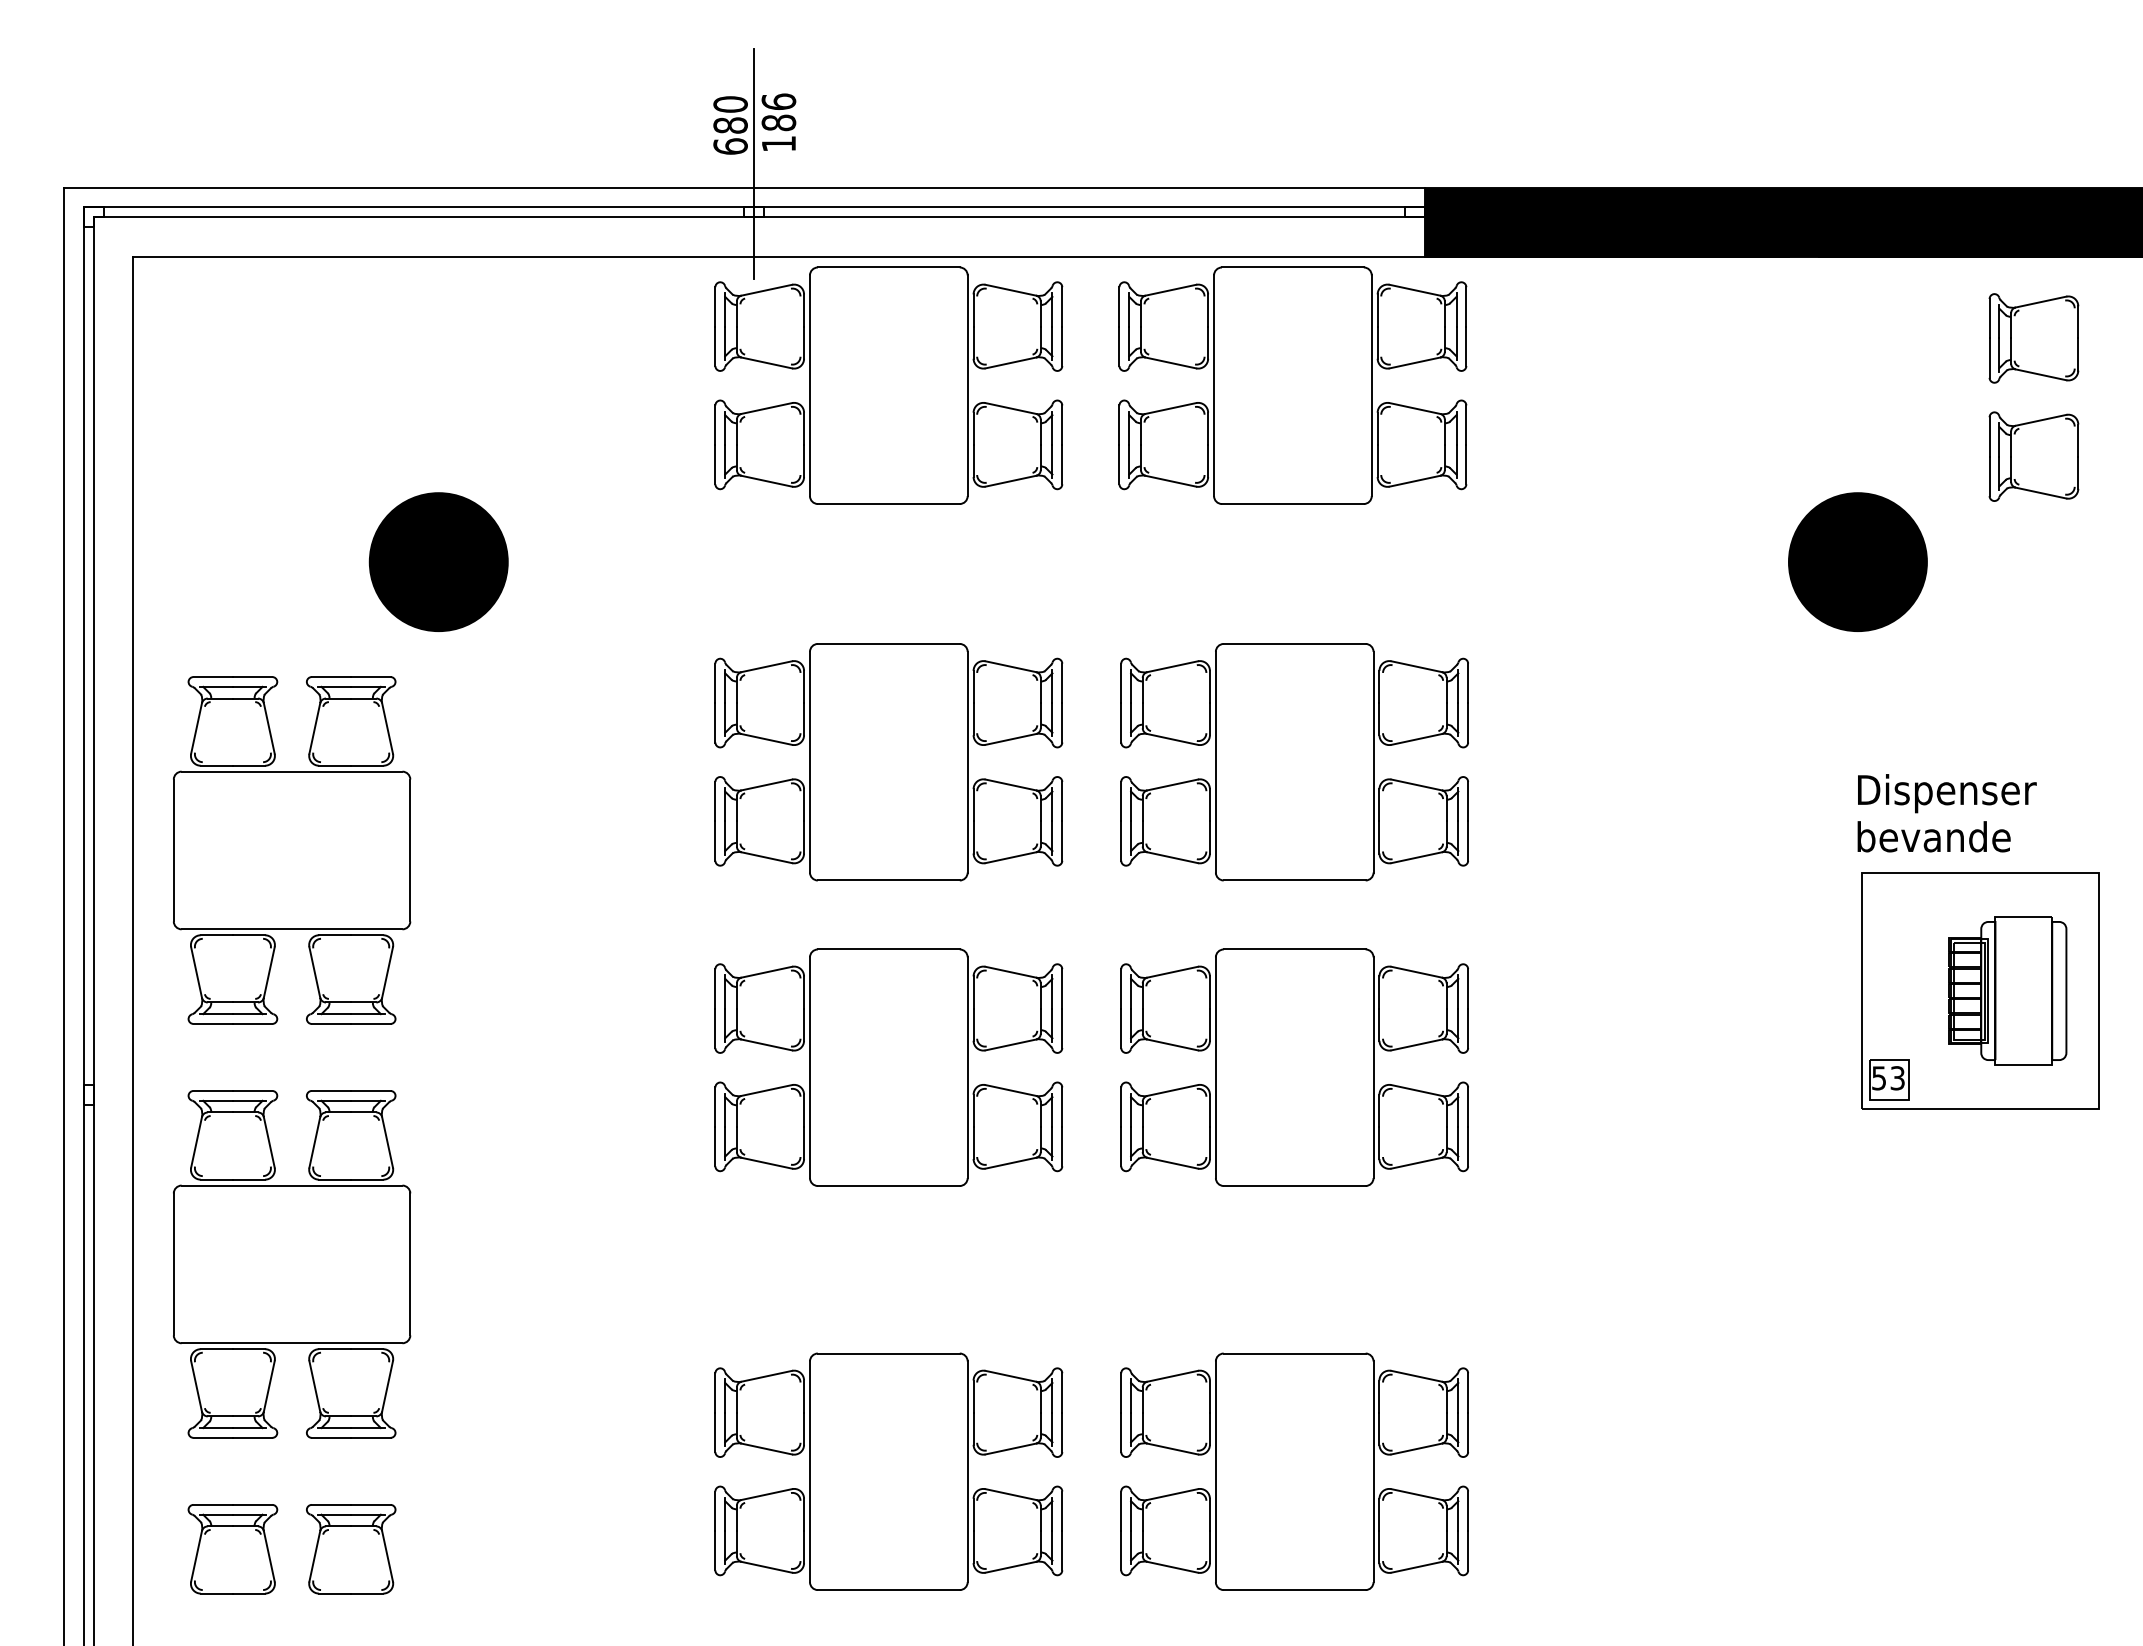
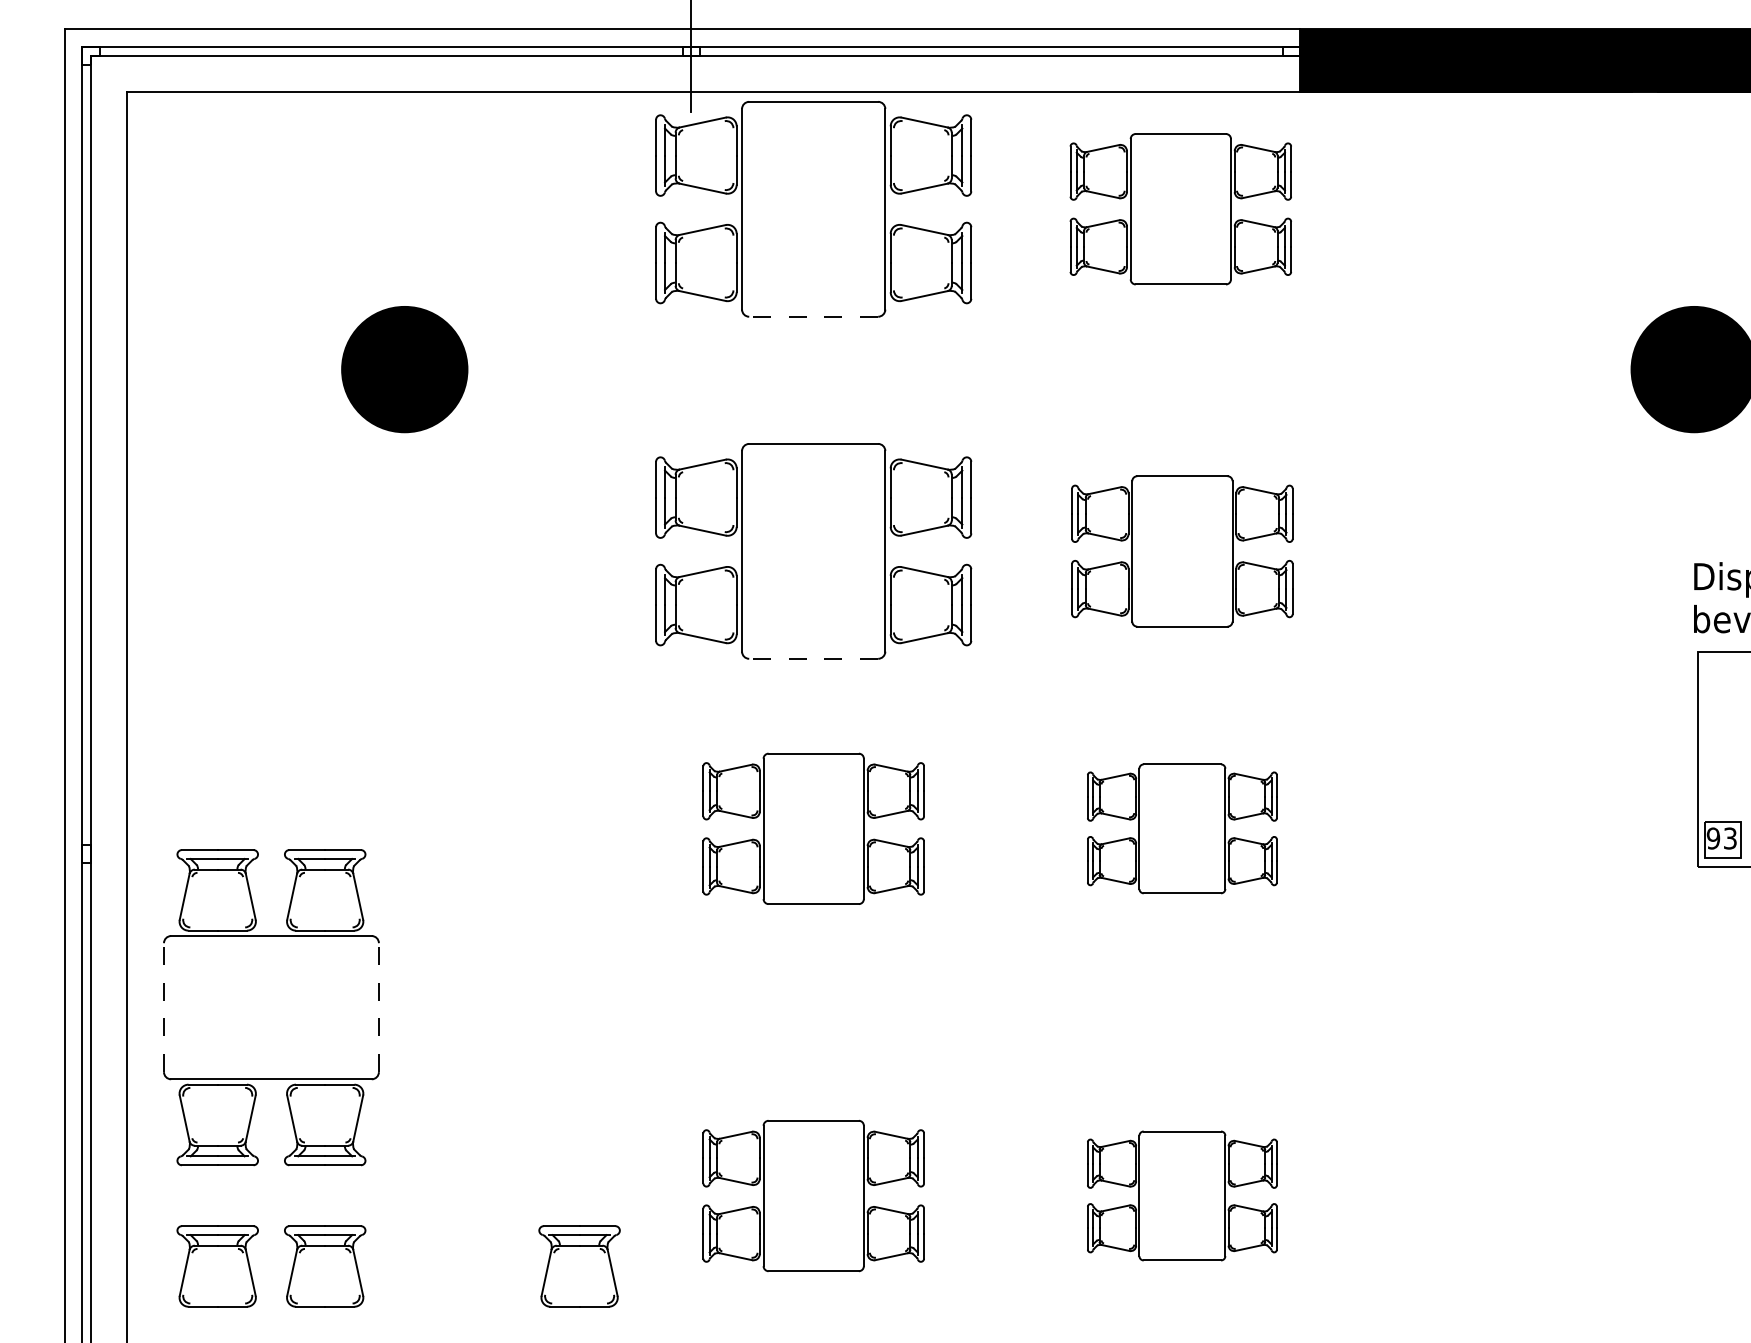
part: (1292, 385) -> (1180, 209), size x0.7
line: (888, 504) -> (813, 317), solid -> dashed
part: (1294, 762) -> (1182, 551), size x0.7
part: (292, 850) -> (271, 631), removed
line: (888, 880) -> (813, 658), solid -> dashed
part: (888, 1067) -> (813, 828), size x0.7
part: (1294, 1067) -> (1182, 828), size x0.6
text: (1878, 1078) -> (1712, 838), 53 -> 93
line: (173, 1264) -> (163, 1007), solid -> dashed
line: (410, 1264) -> (379, 1007), solid -> dashed
part: (888, 1471) -> (813, 1195), size x0.7
part: (1294, 1471) -> (1182, 1195), size x0.6
part: (631, 1549) -> (579, 1266), added

